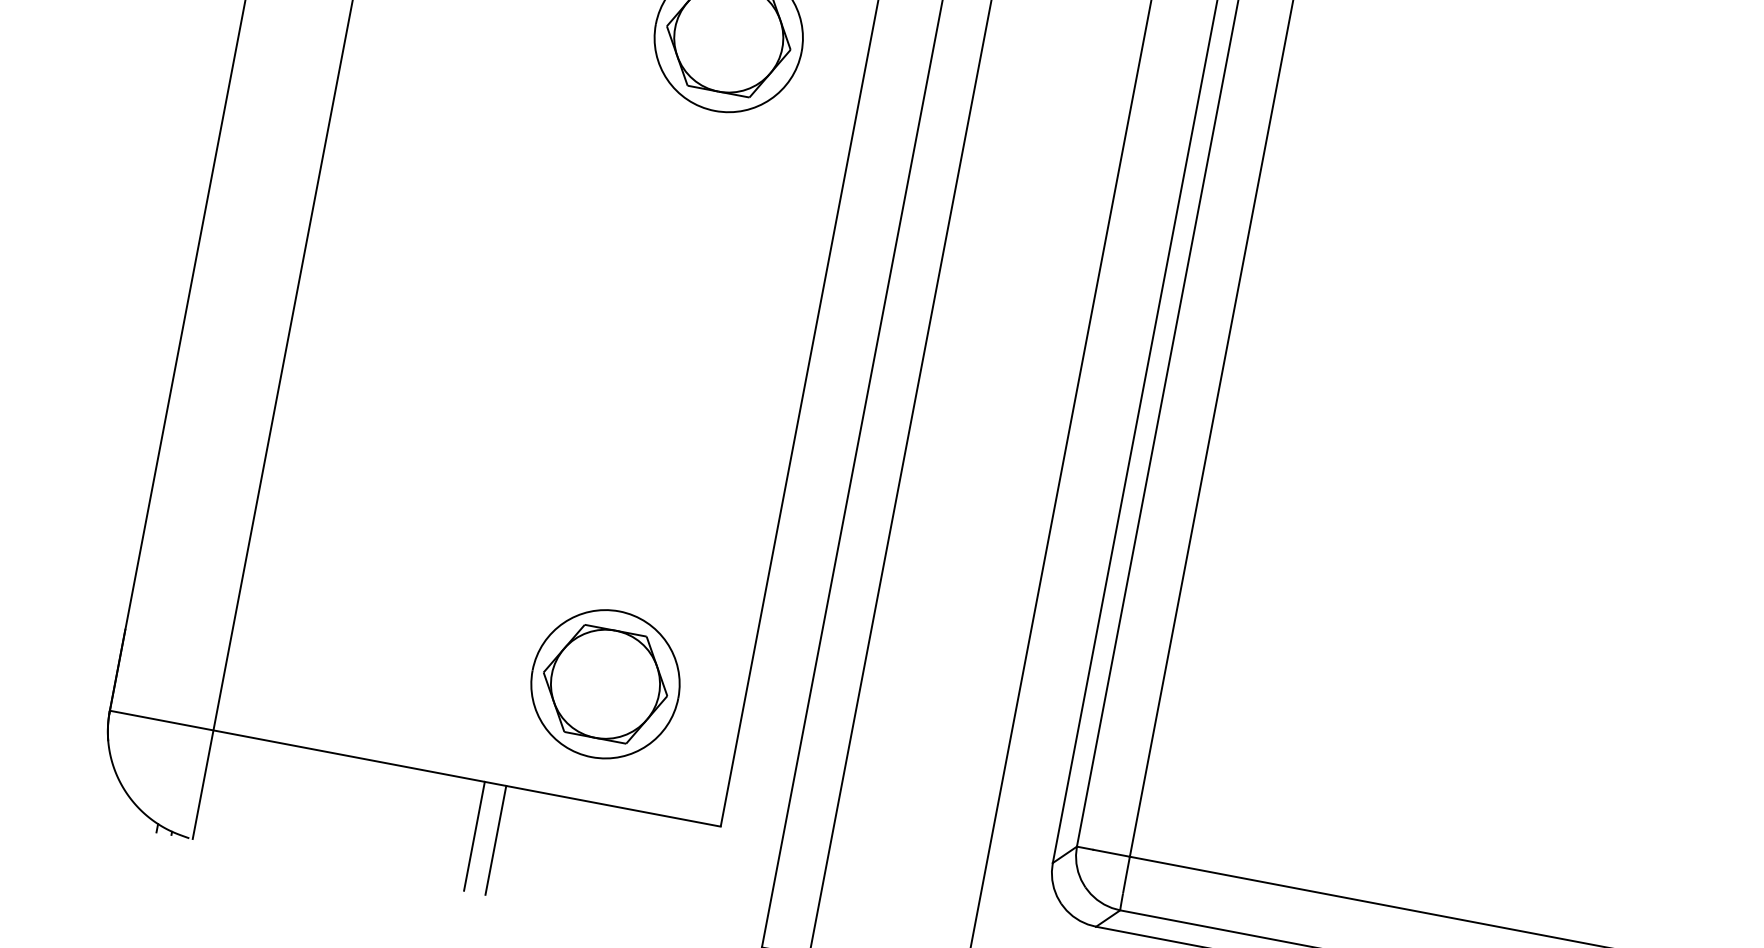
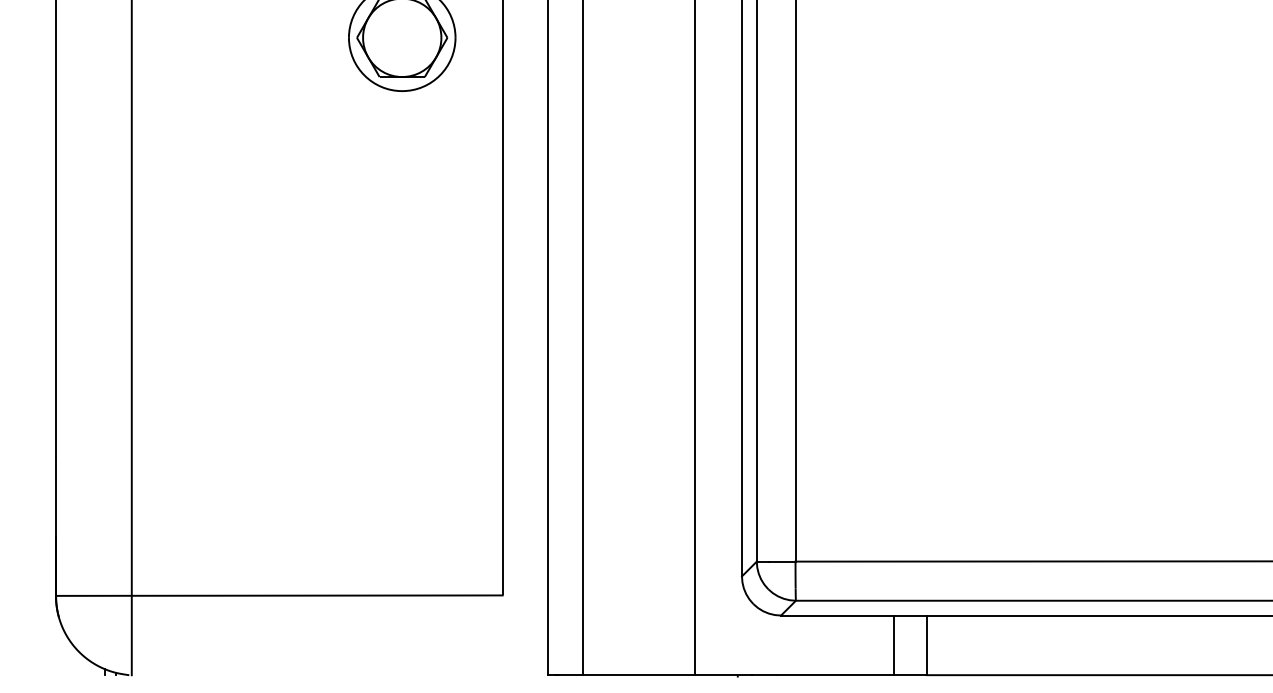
part: (605, 684) -> (402, 510), removed
line: (474, 836) -> (330, 635), removed
line: (495, 840) -> (345, 635), removed

